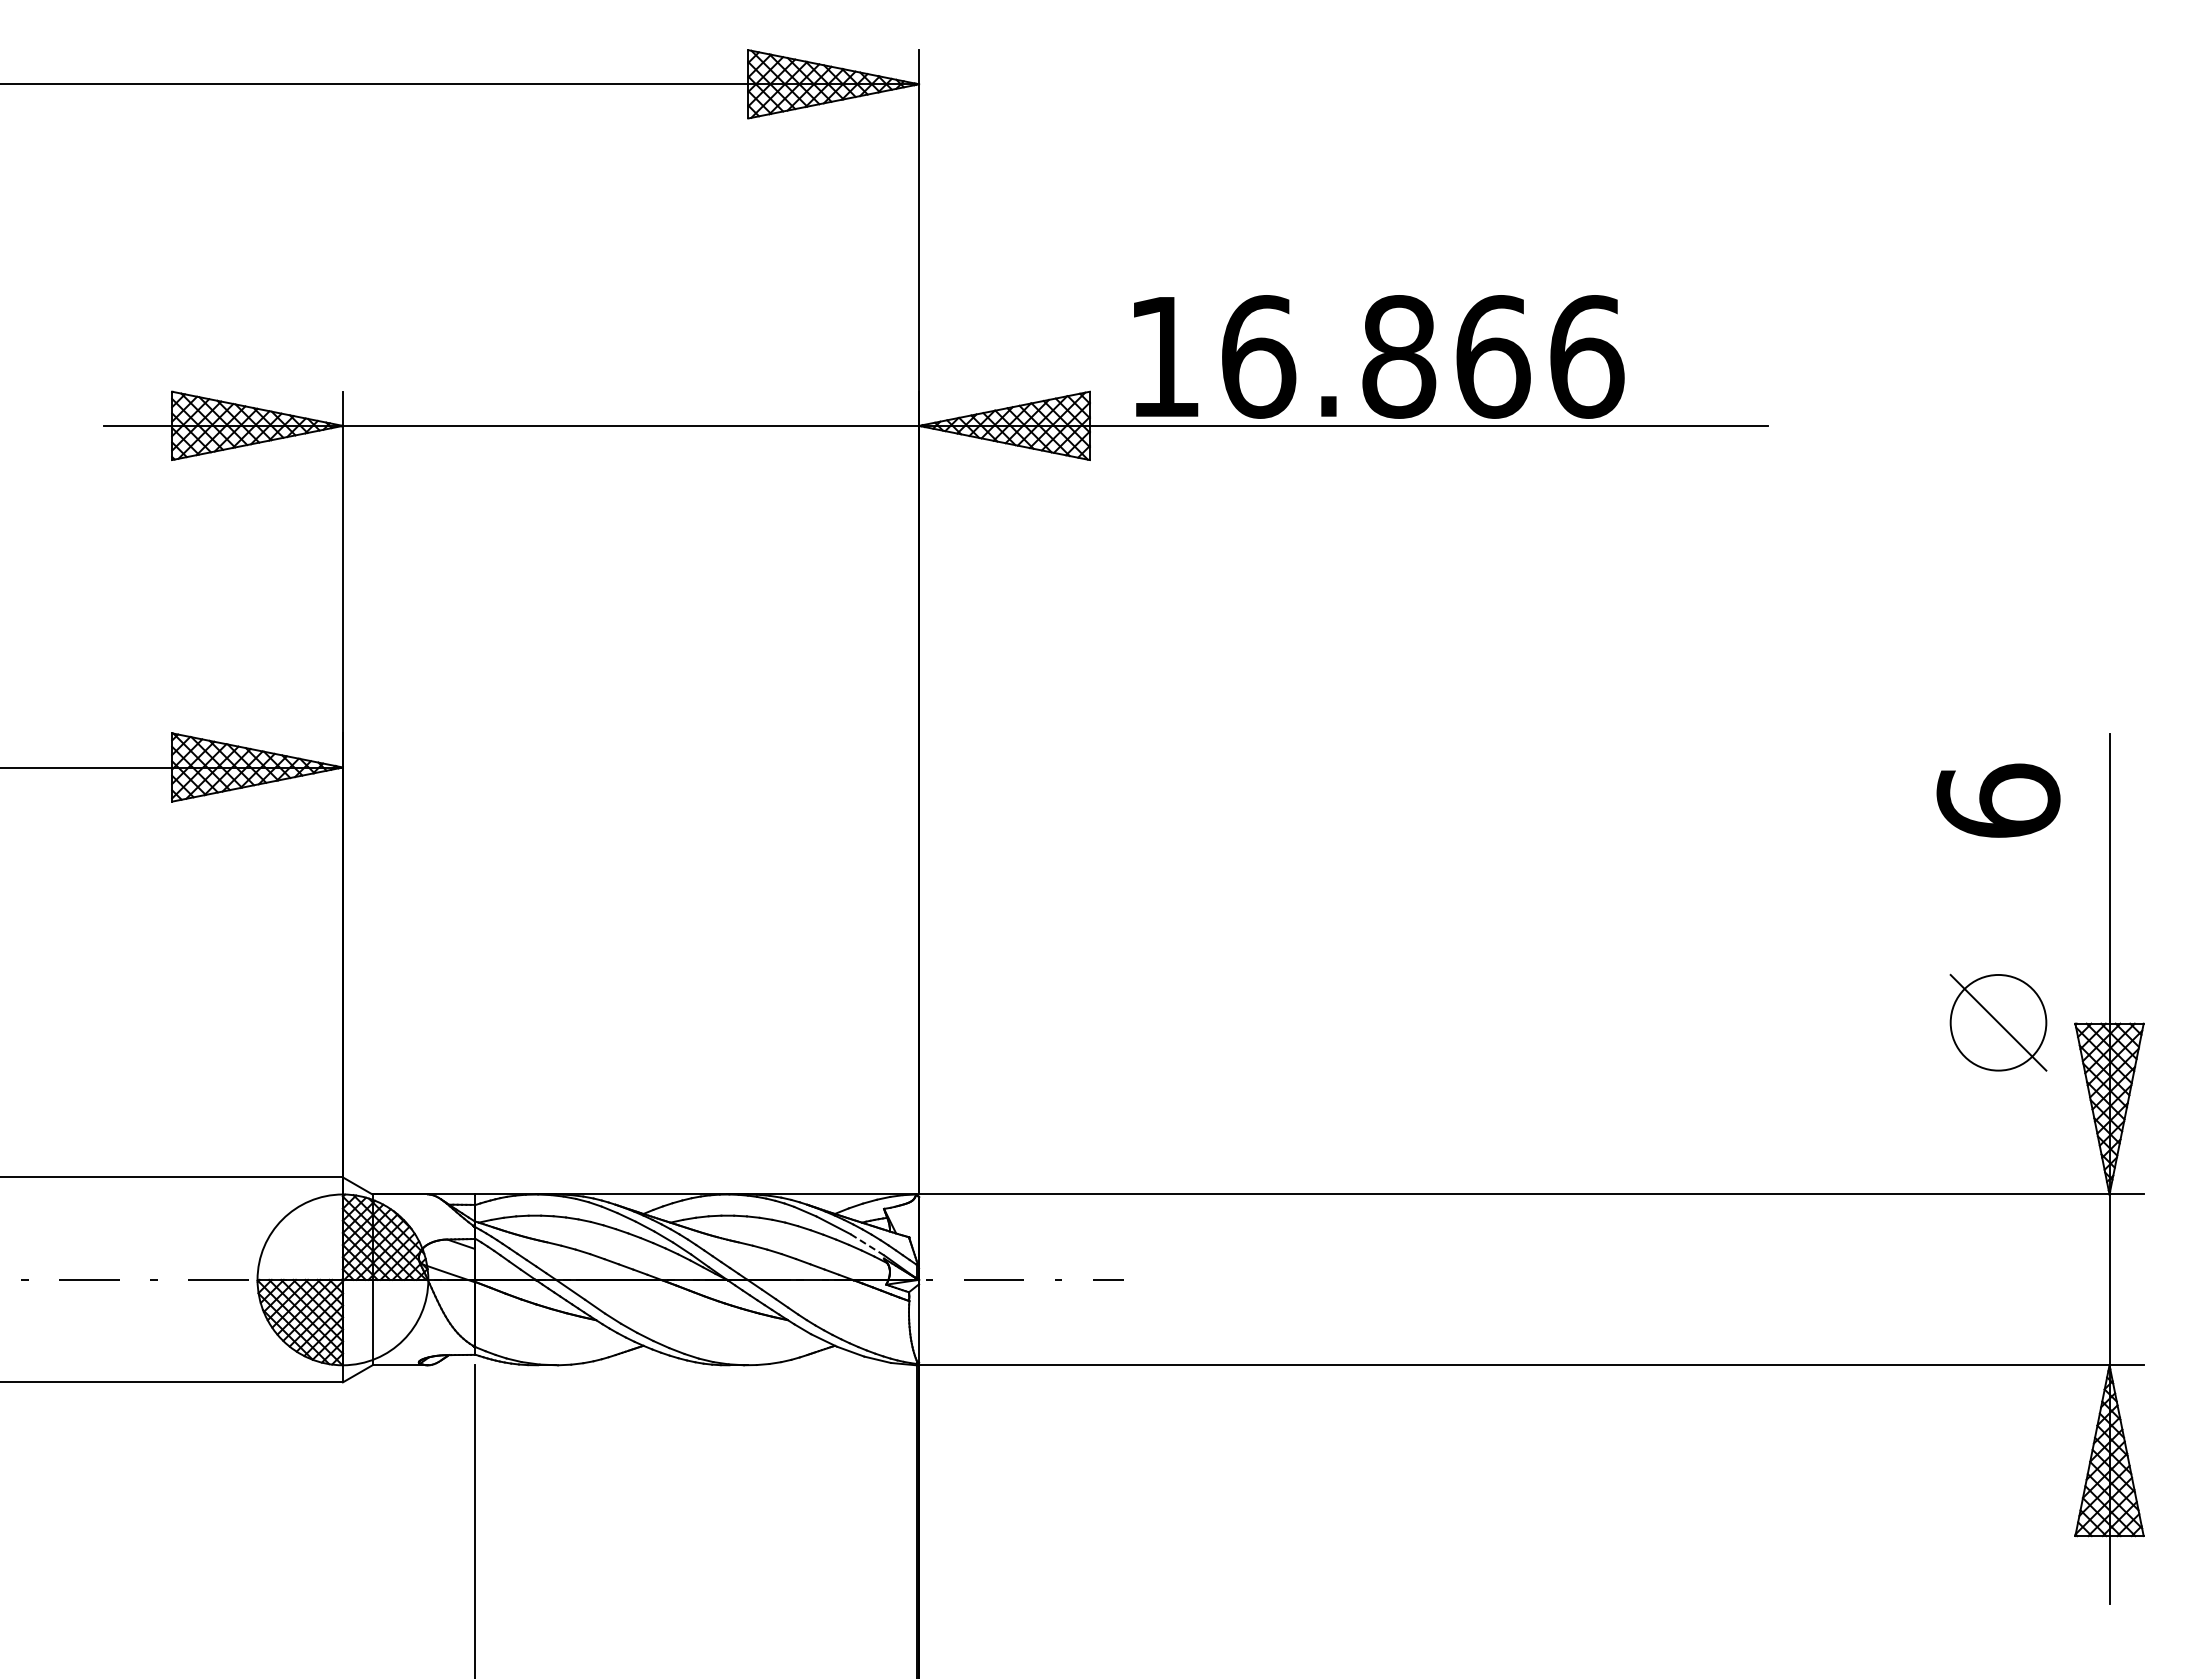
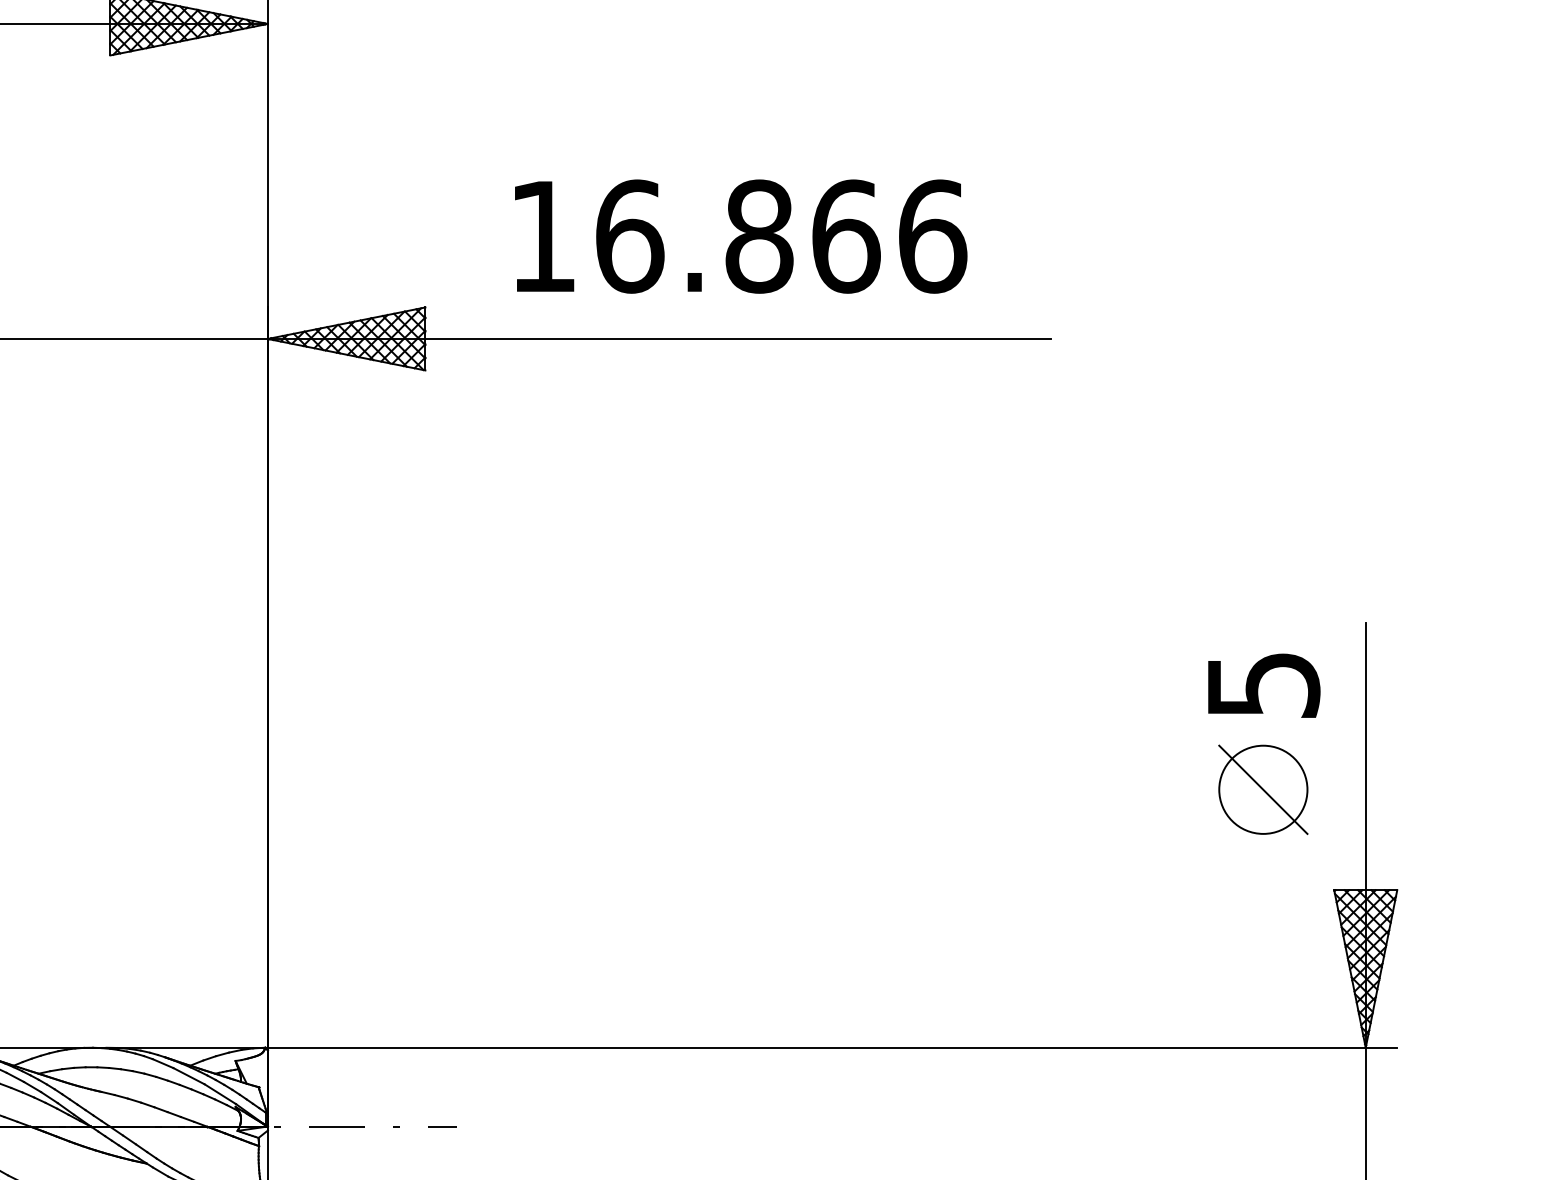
text: (1379, 356) -> (741, 236), moved
text: (1998, 800) -> (1263, 684), 6 -> 5
part: (1998, 1022) -> (1263, 789), moved
line: (867, 1244) -> (220, 1093), dashed -> solid

